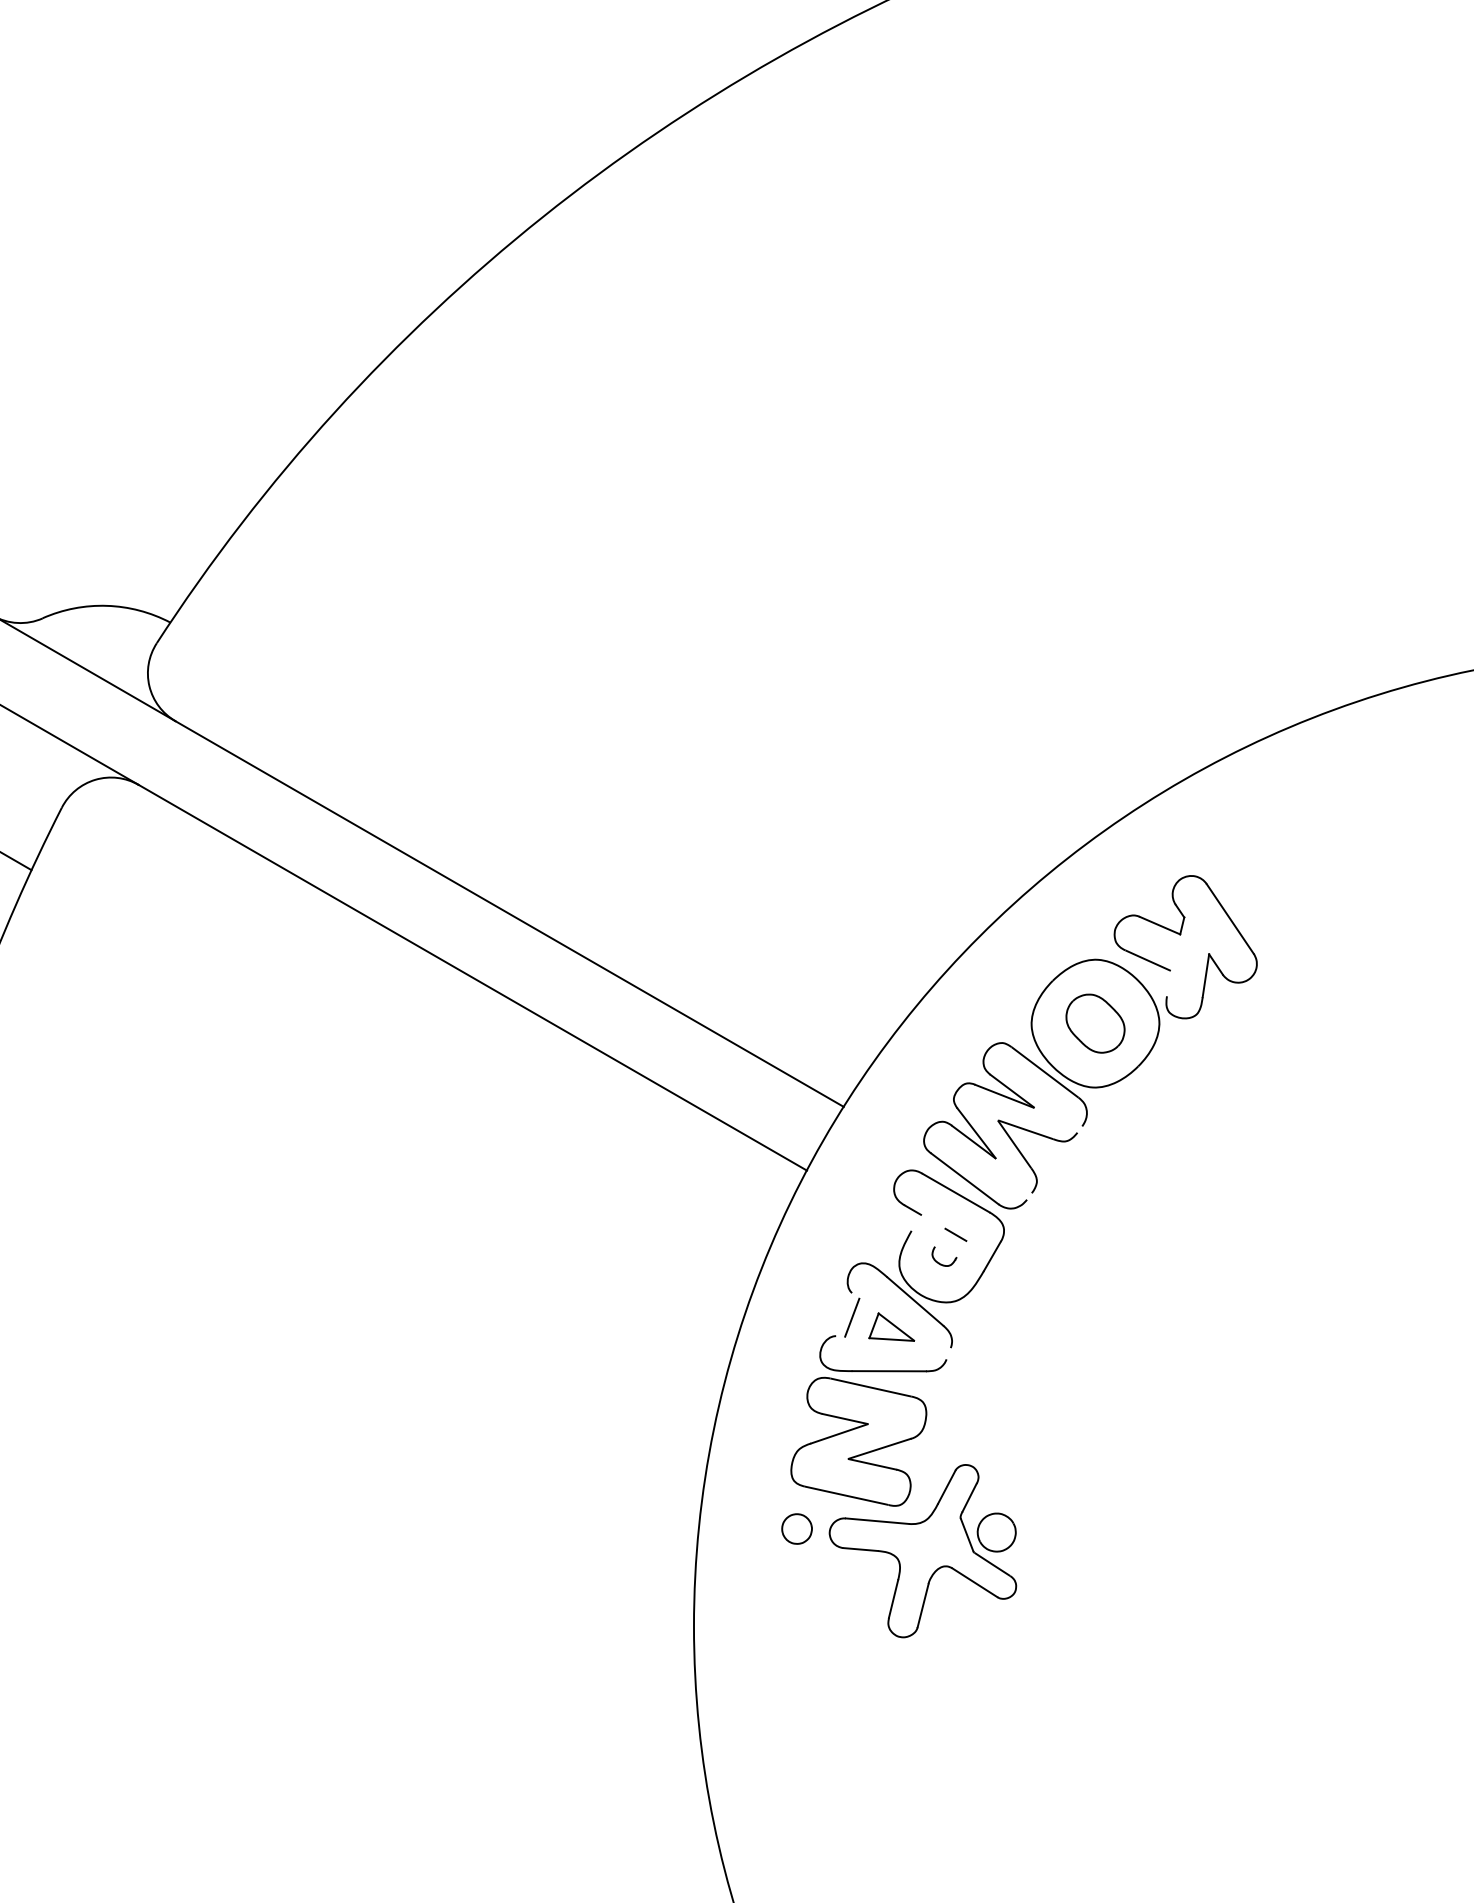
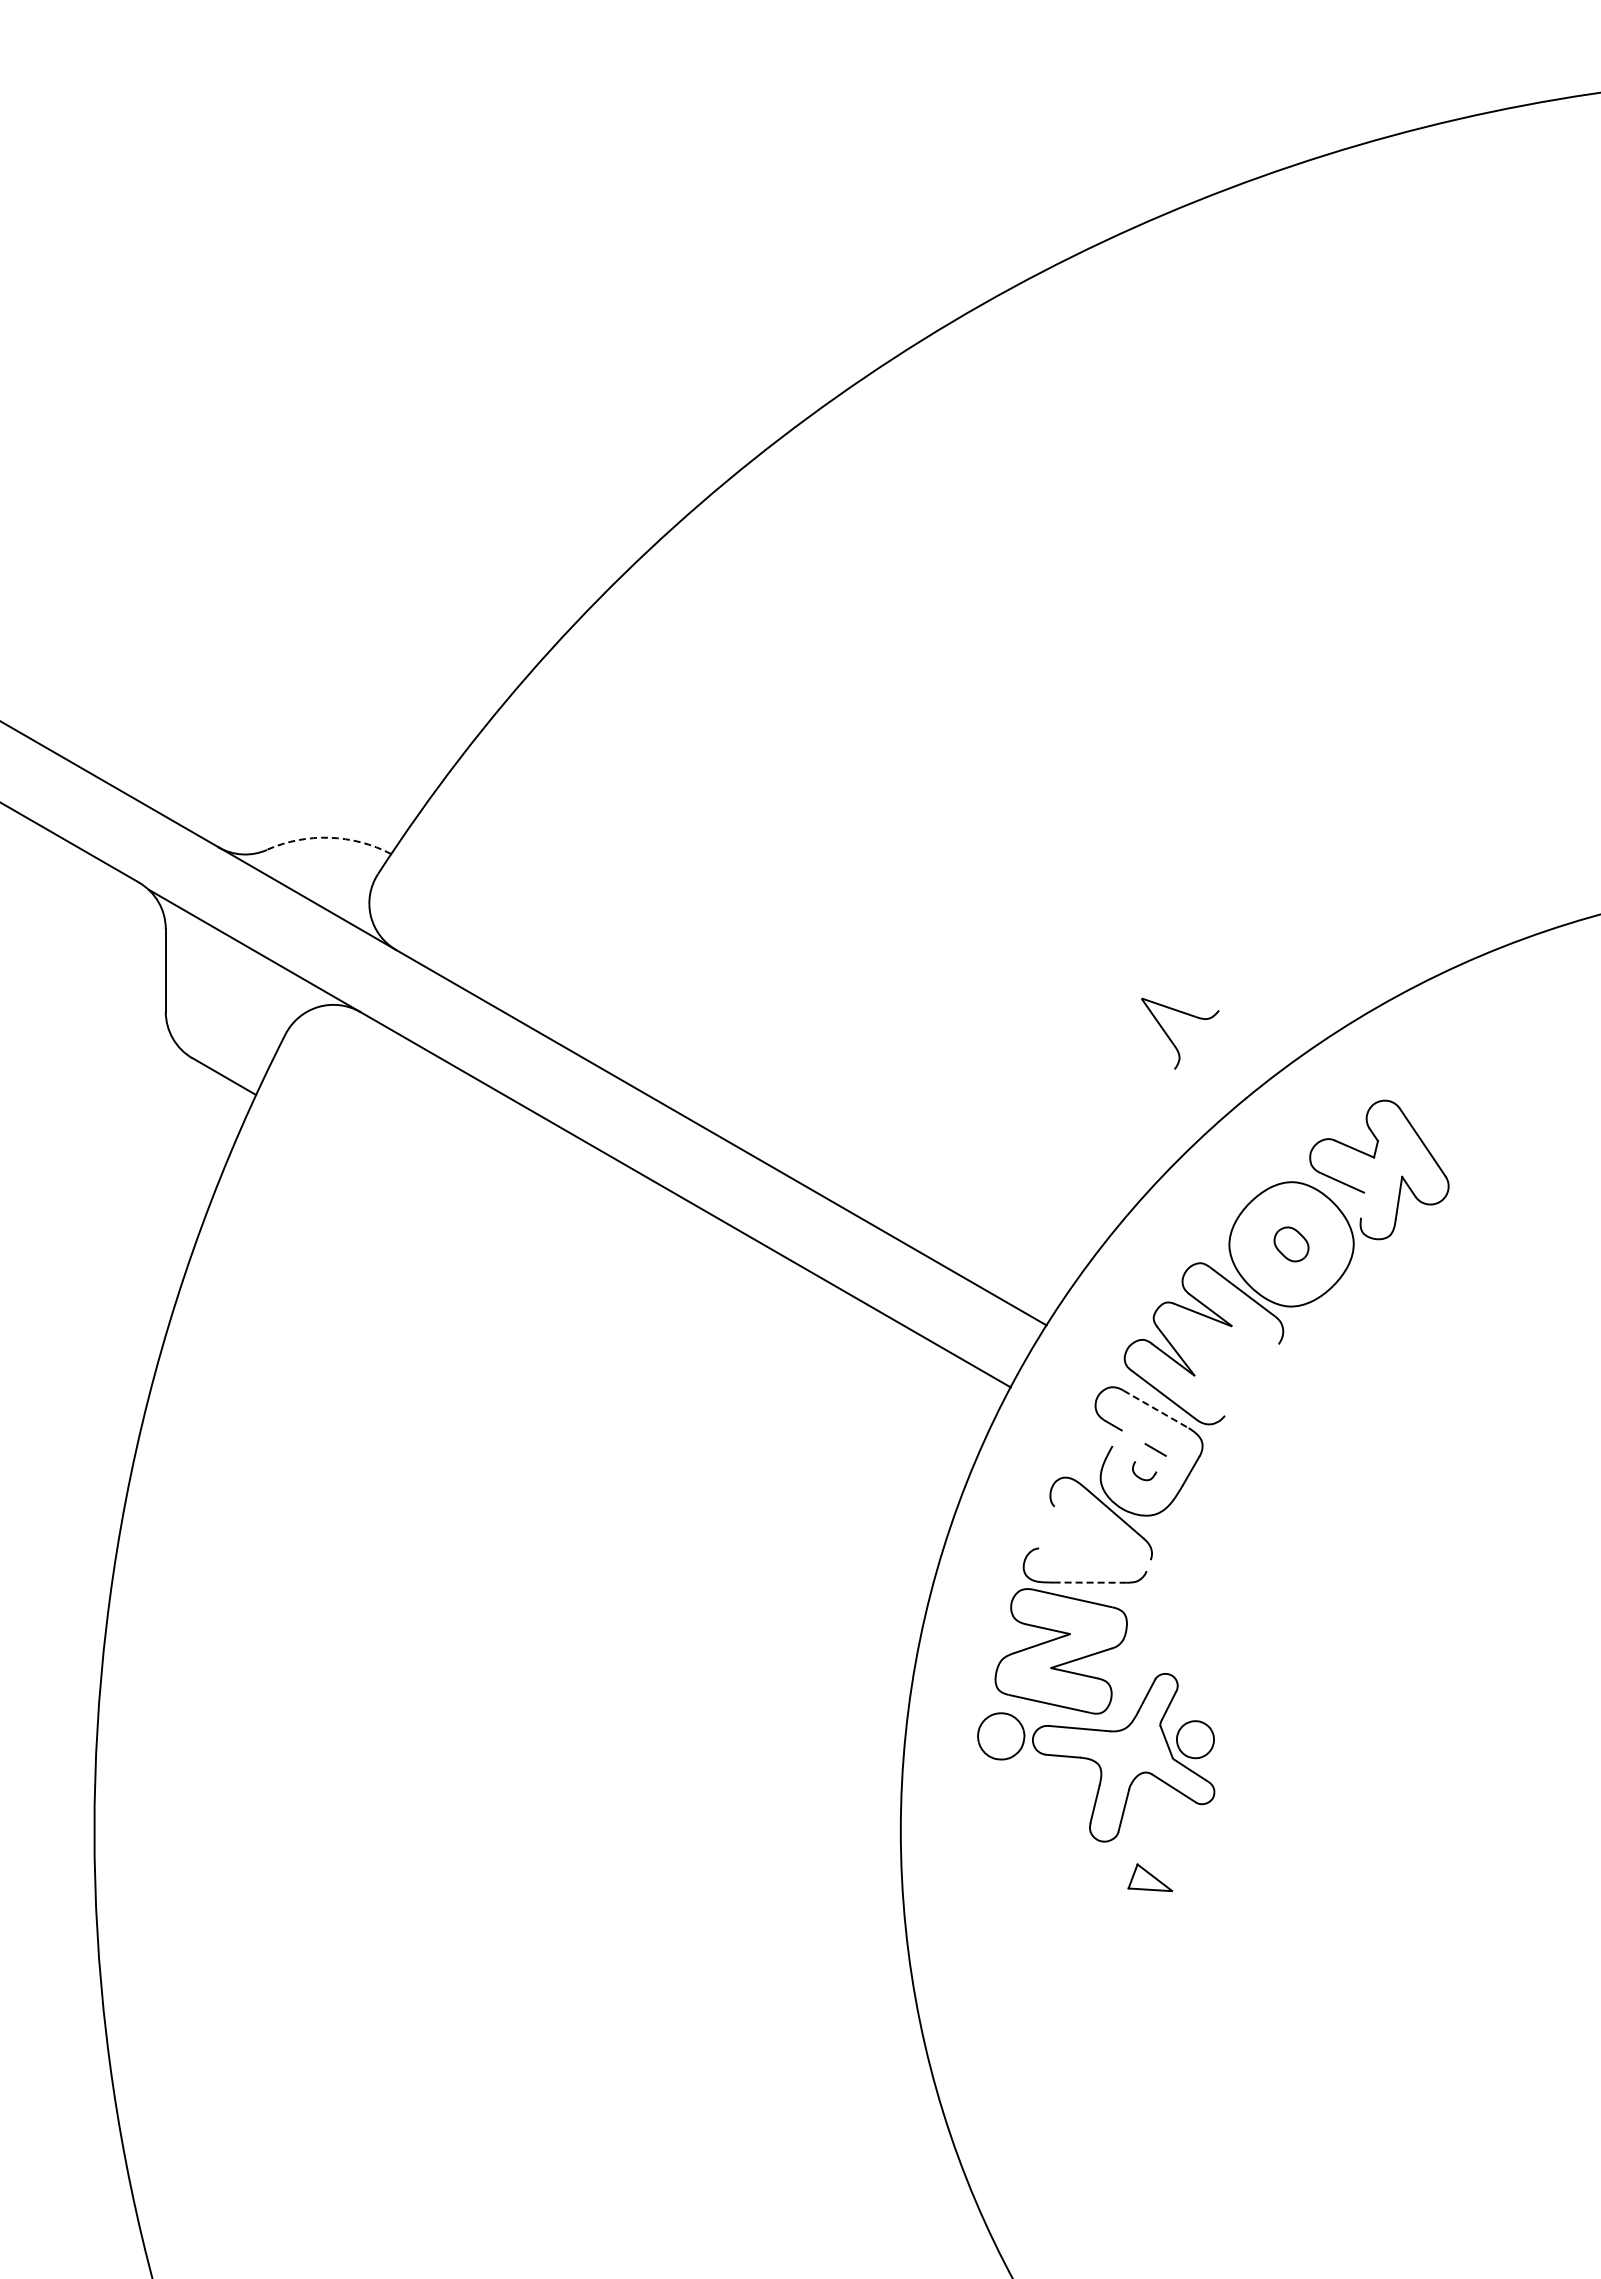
arc: (106, 605) -> (329, 837), solid -> dashed
part: (1095, 1023) -> (1291, 1244), size x0.6
part: (1028, 1162) -> (1171, 1039), moved
line: (956, 1193) -> (1156, 1409), solid -> dashed
line: (851, 1317) -> (1054, 1530), removed
part: (890, 1326) -> (1149, 1877), moved
line: (888, 1371) -> (1090, 1582), solid -> dashed
part: (796, 1528) -> (1000, 1735), size x1.6

